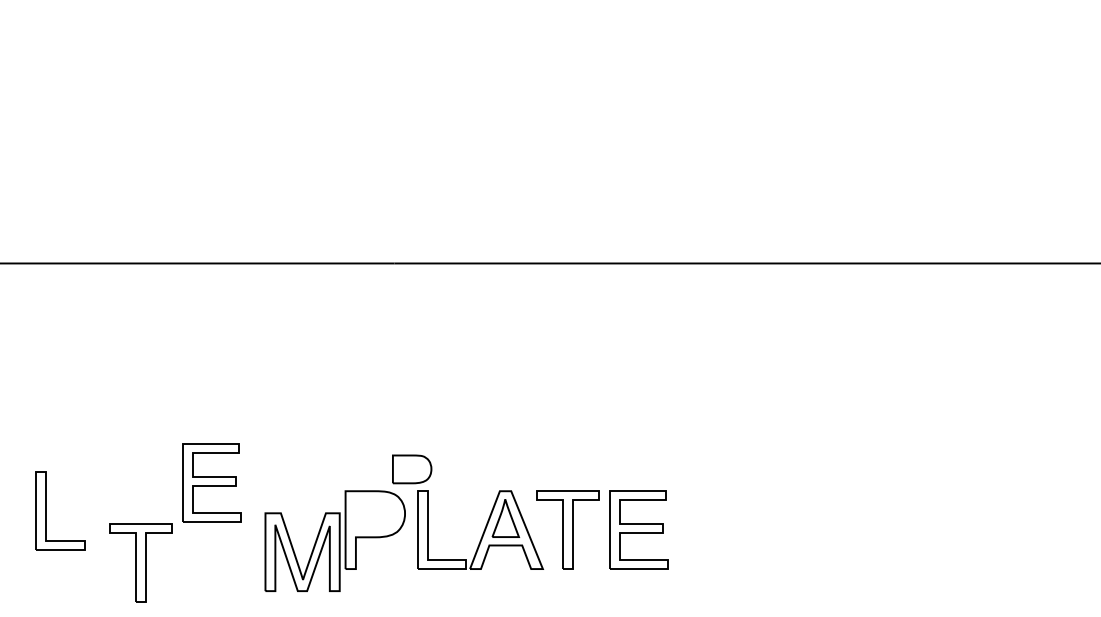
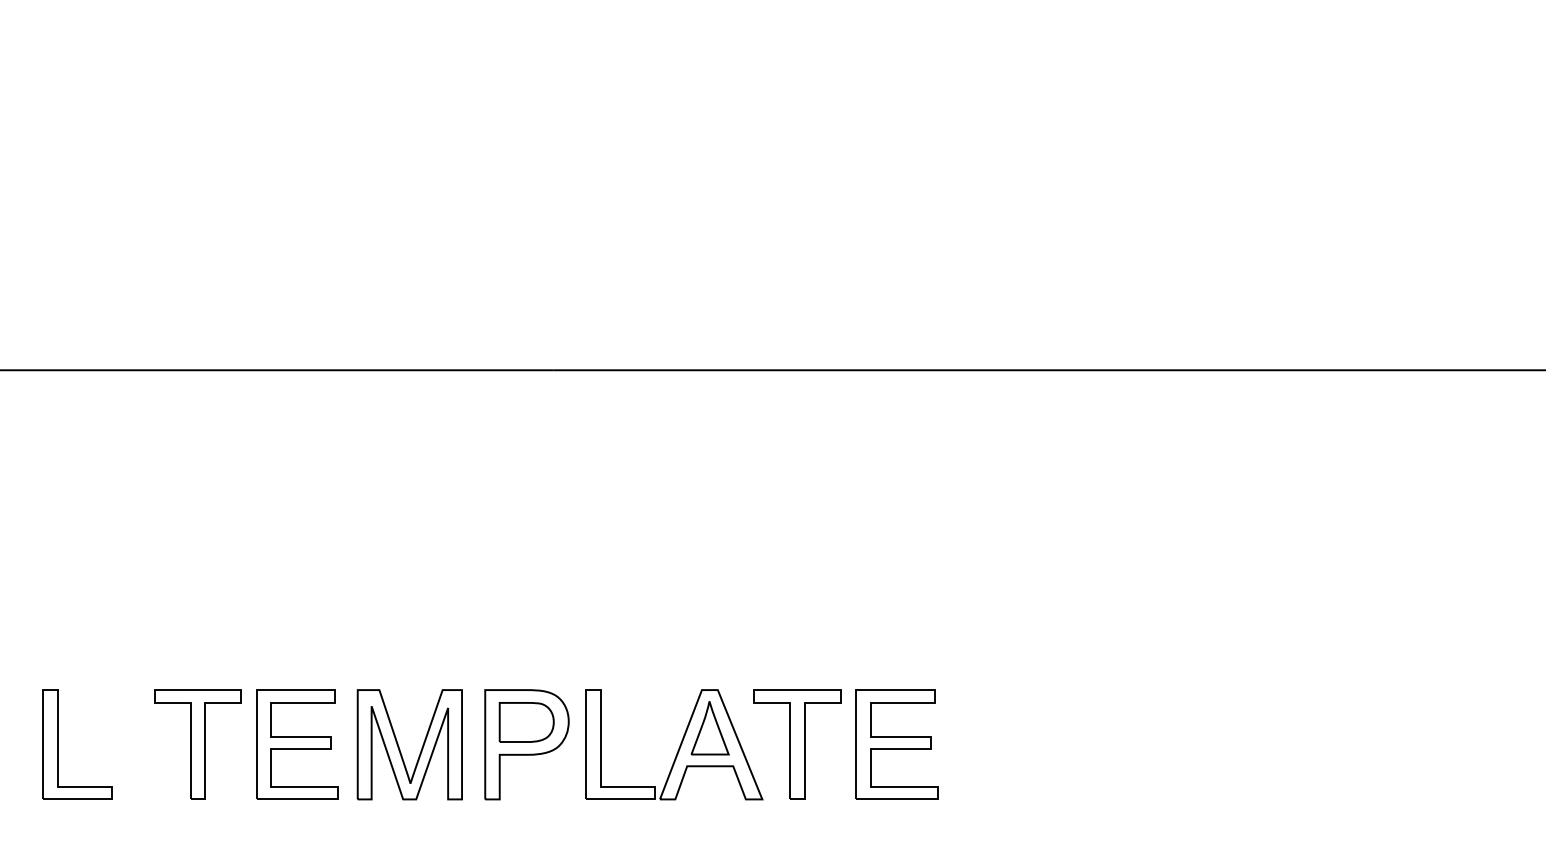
part: (411, 469) -> (526, 722), moved
part: (211, 482) -> (297, 744), moved
part: (46, 510) -> (58, 744), moved
part: (295, 553) -> (399, 746), moved
part: (140, 562) -> (197, 744), moved

